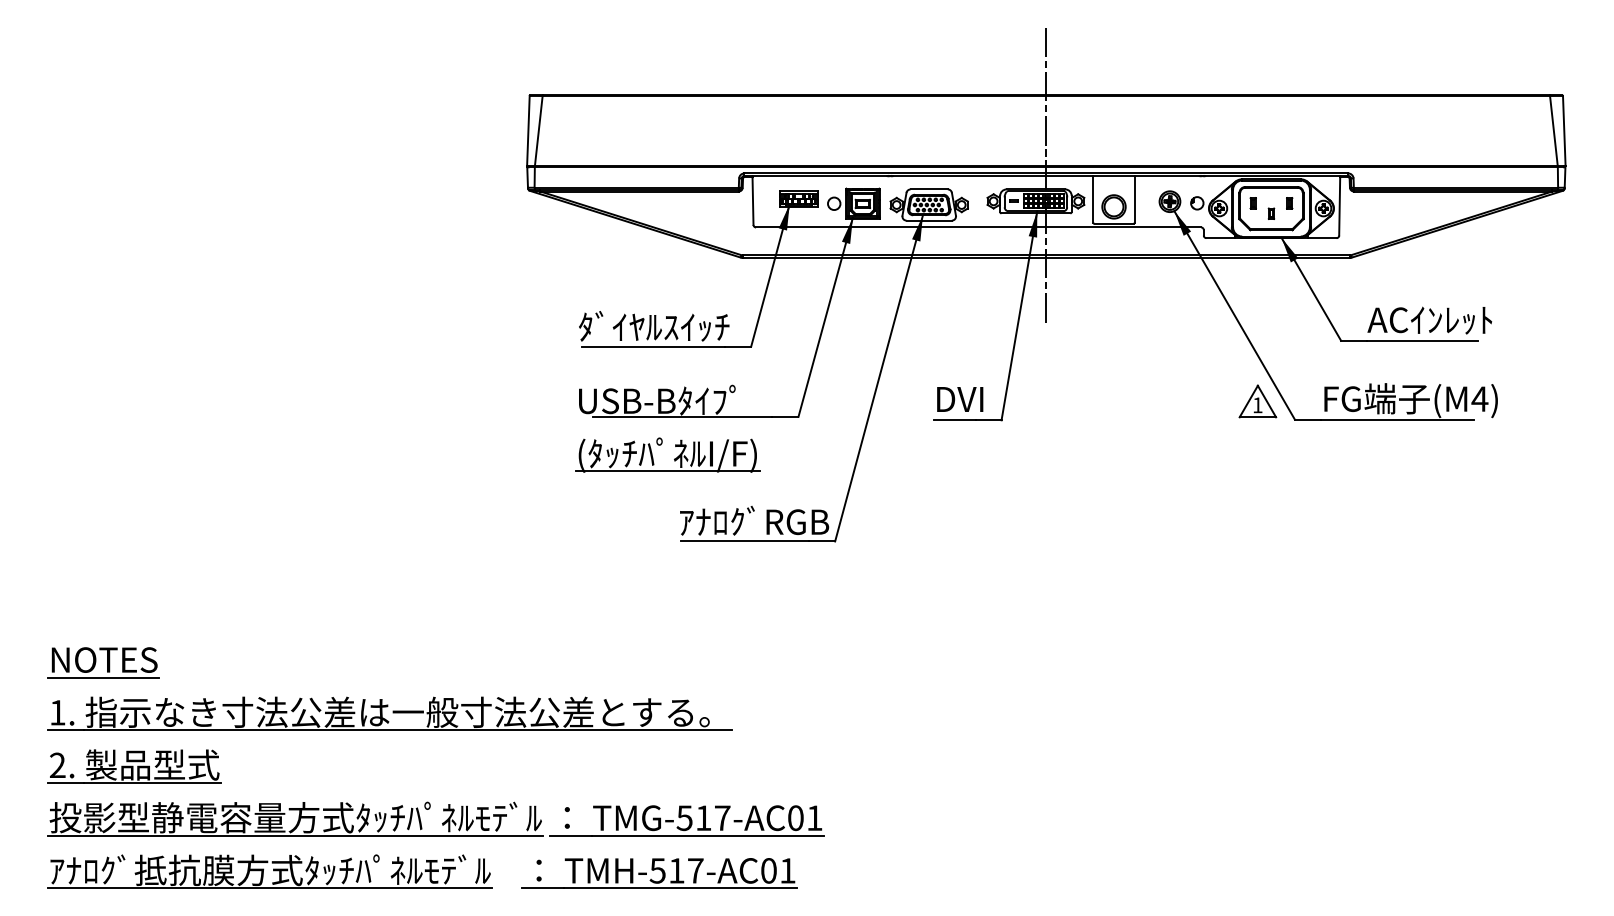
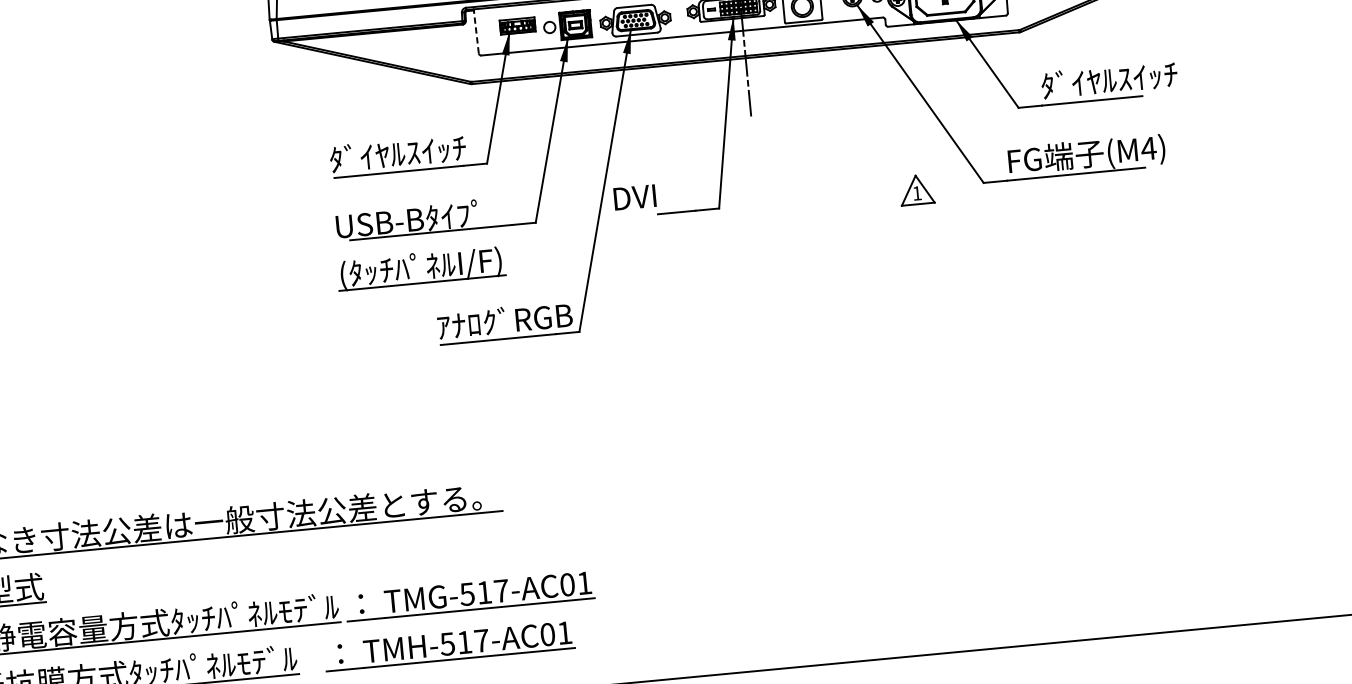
line: (753, 201) -> (476, 32), solid -> dashed
text: (1443, 318) -> (1109, 79), ACｲﾝﾚｯﾄ -> ﾀﾞｲﾔﾙｽｲｯﾁ
text: (960, 399) -> (635, 197), moved
part: (1257, 401) -> (916, 190), moved

